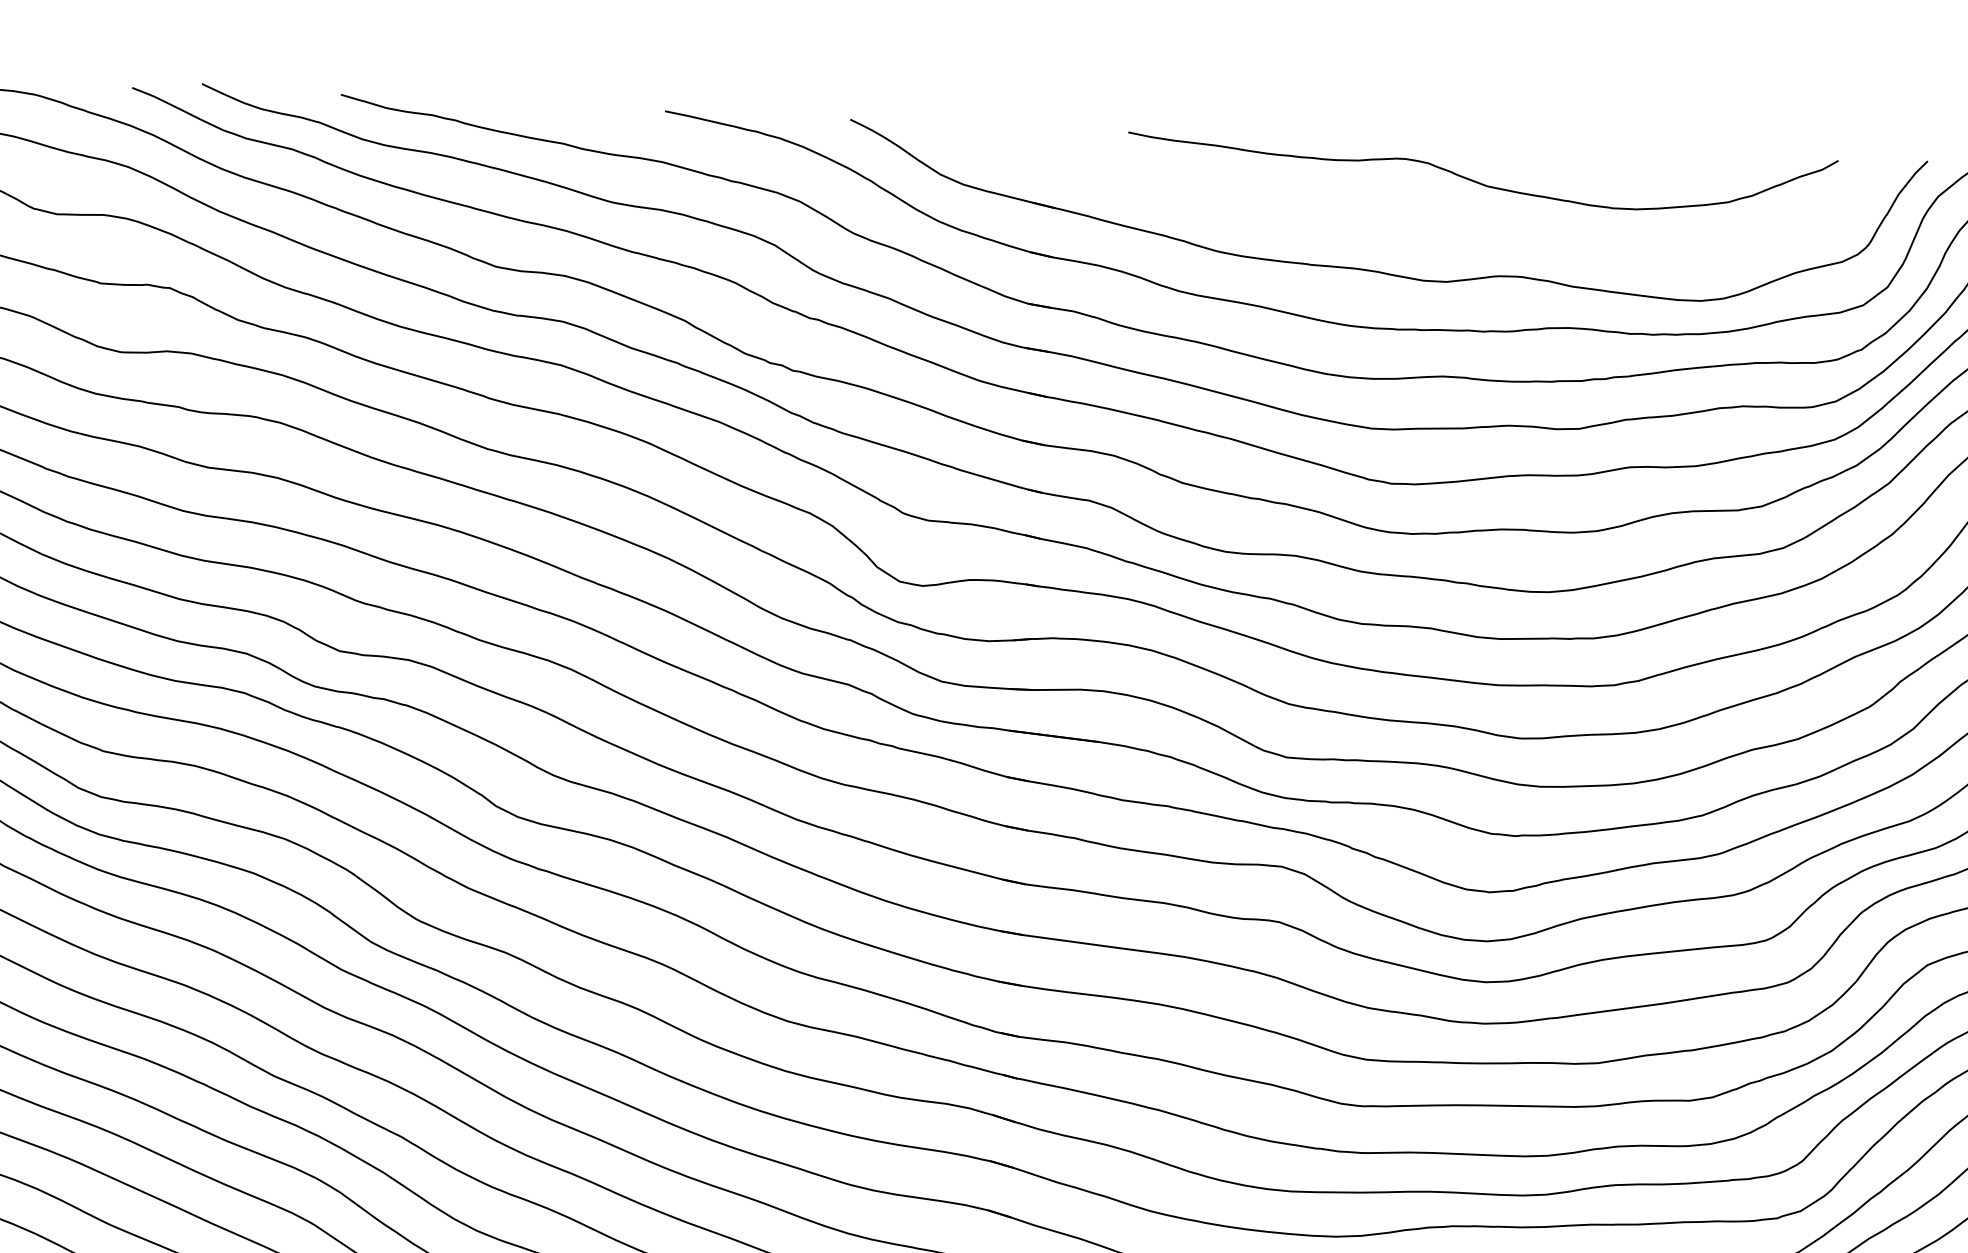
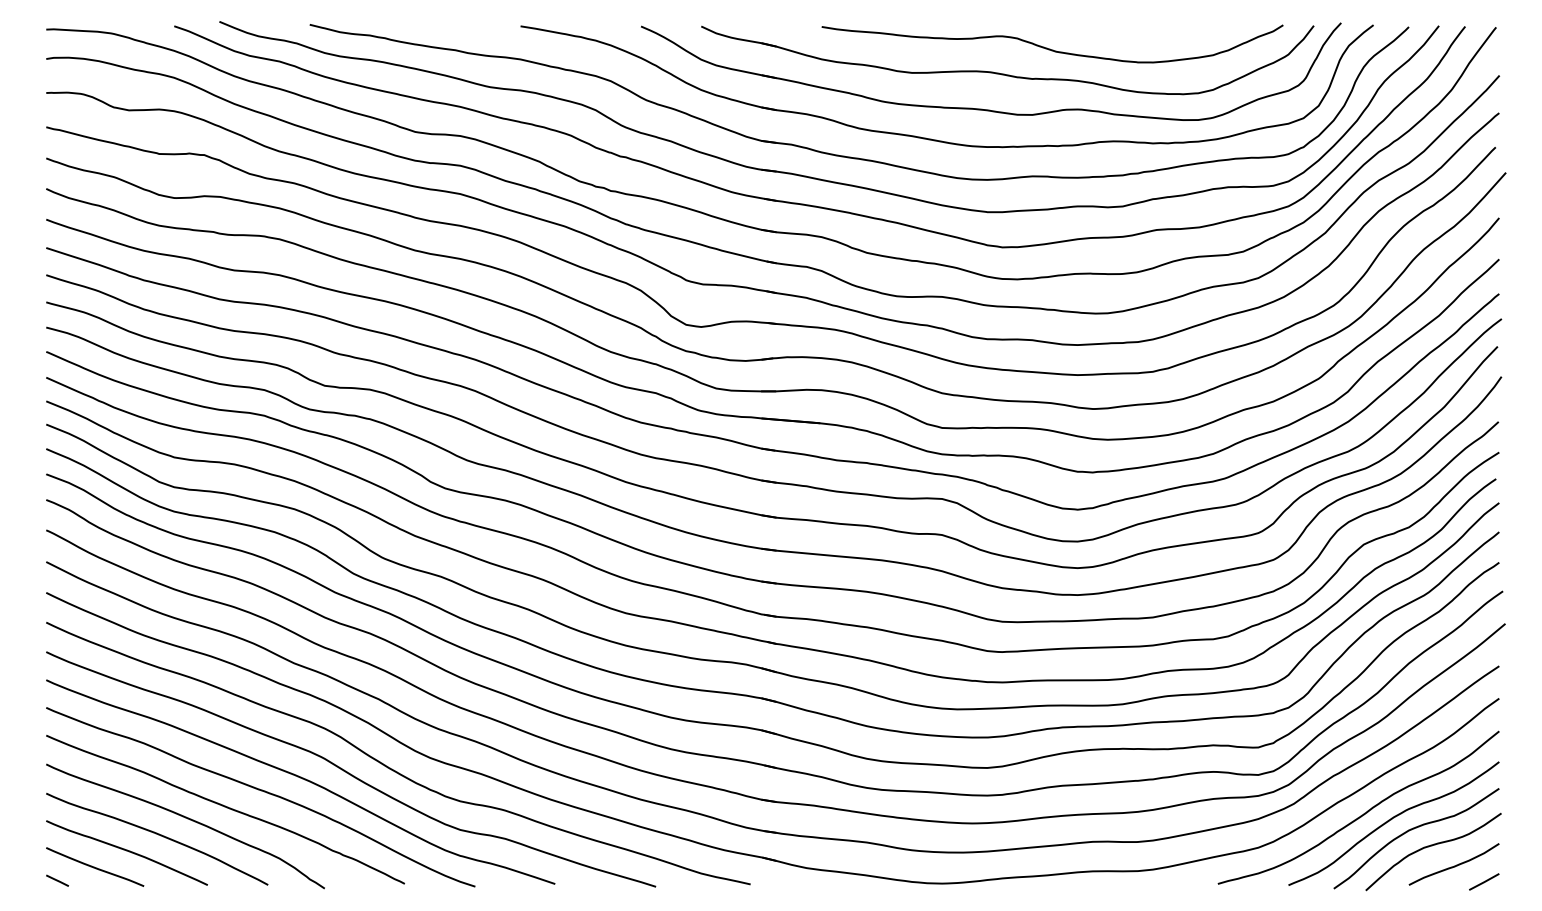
part: (1406, 216) -> (1004, 73), added

